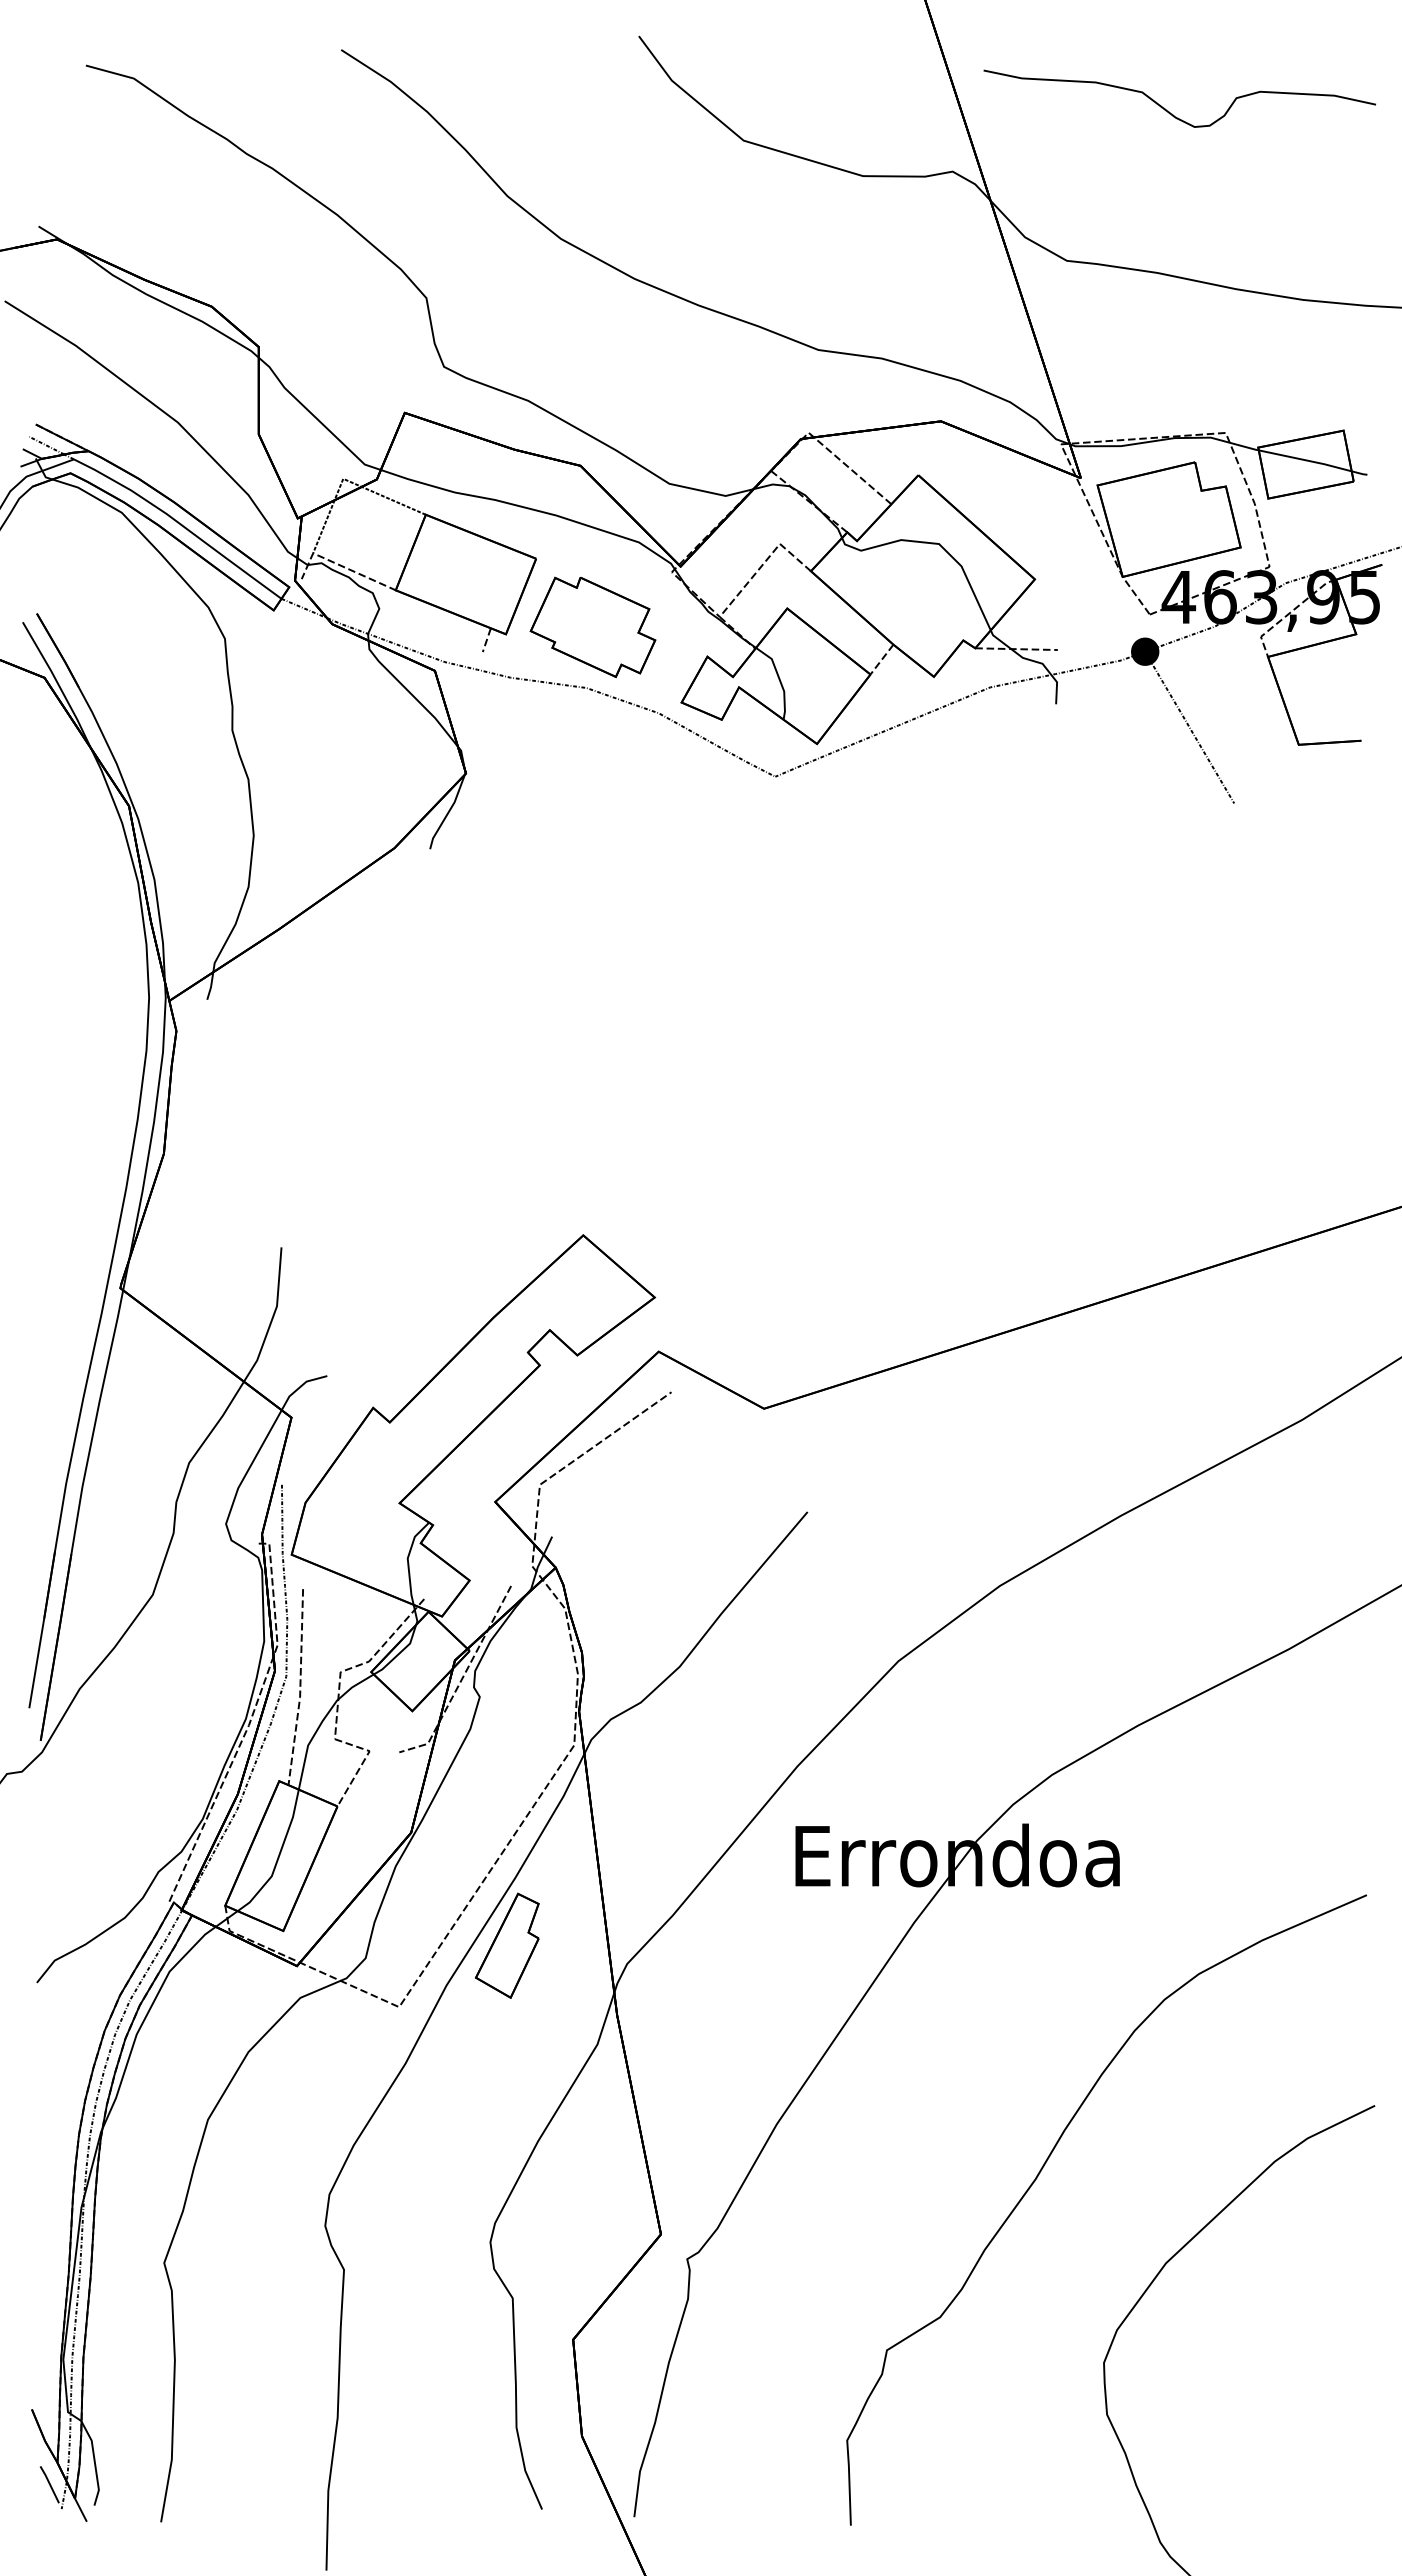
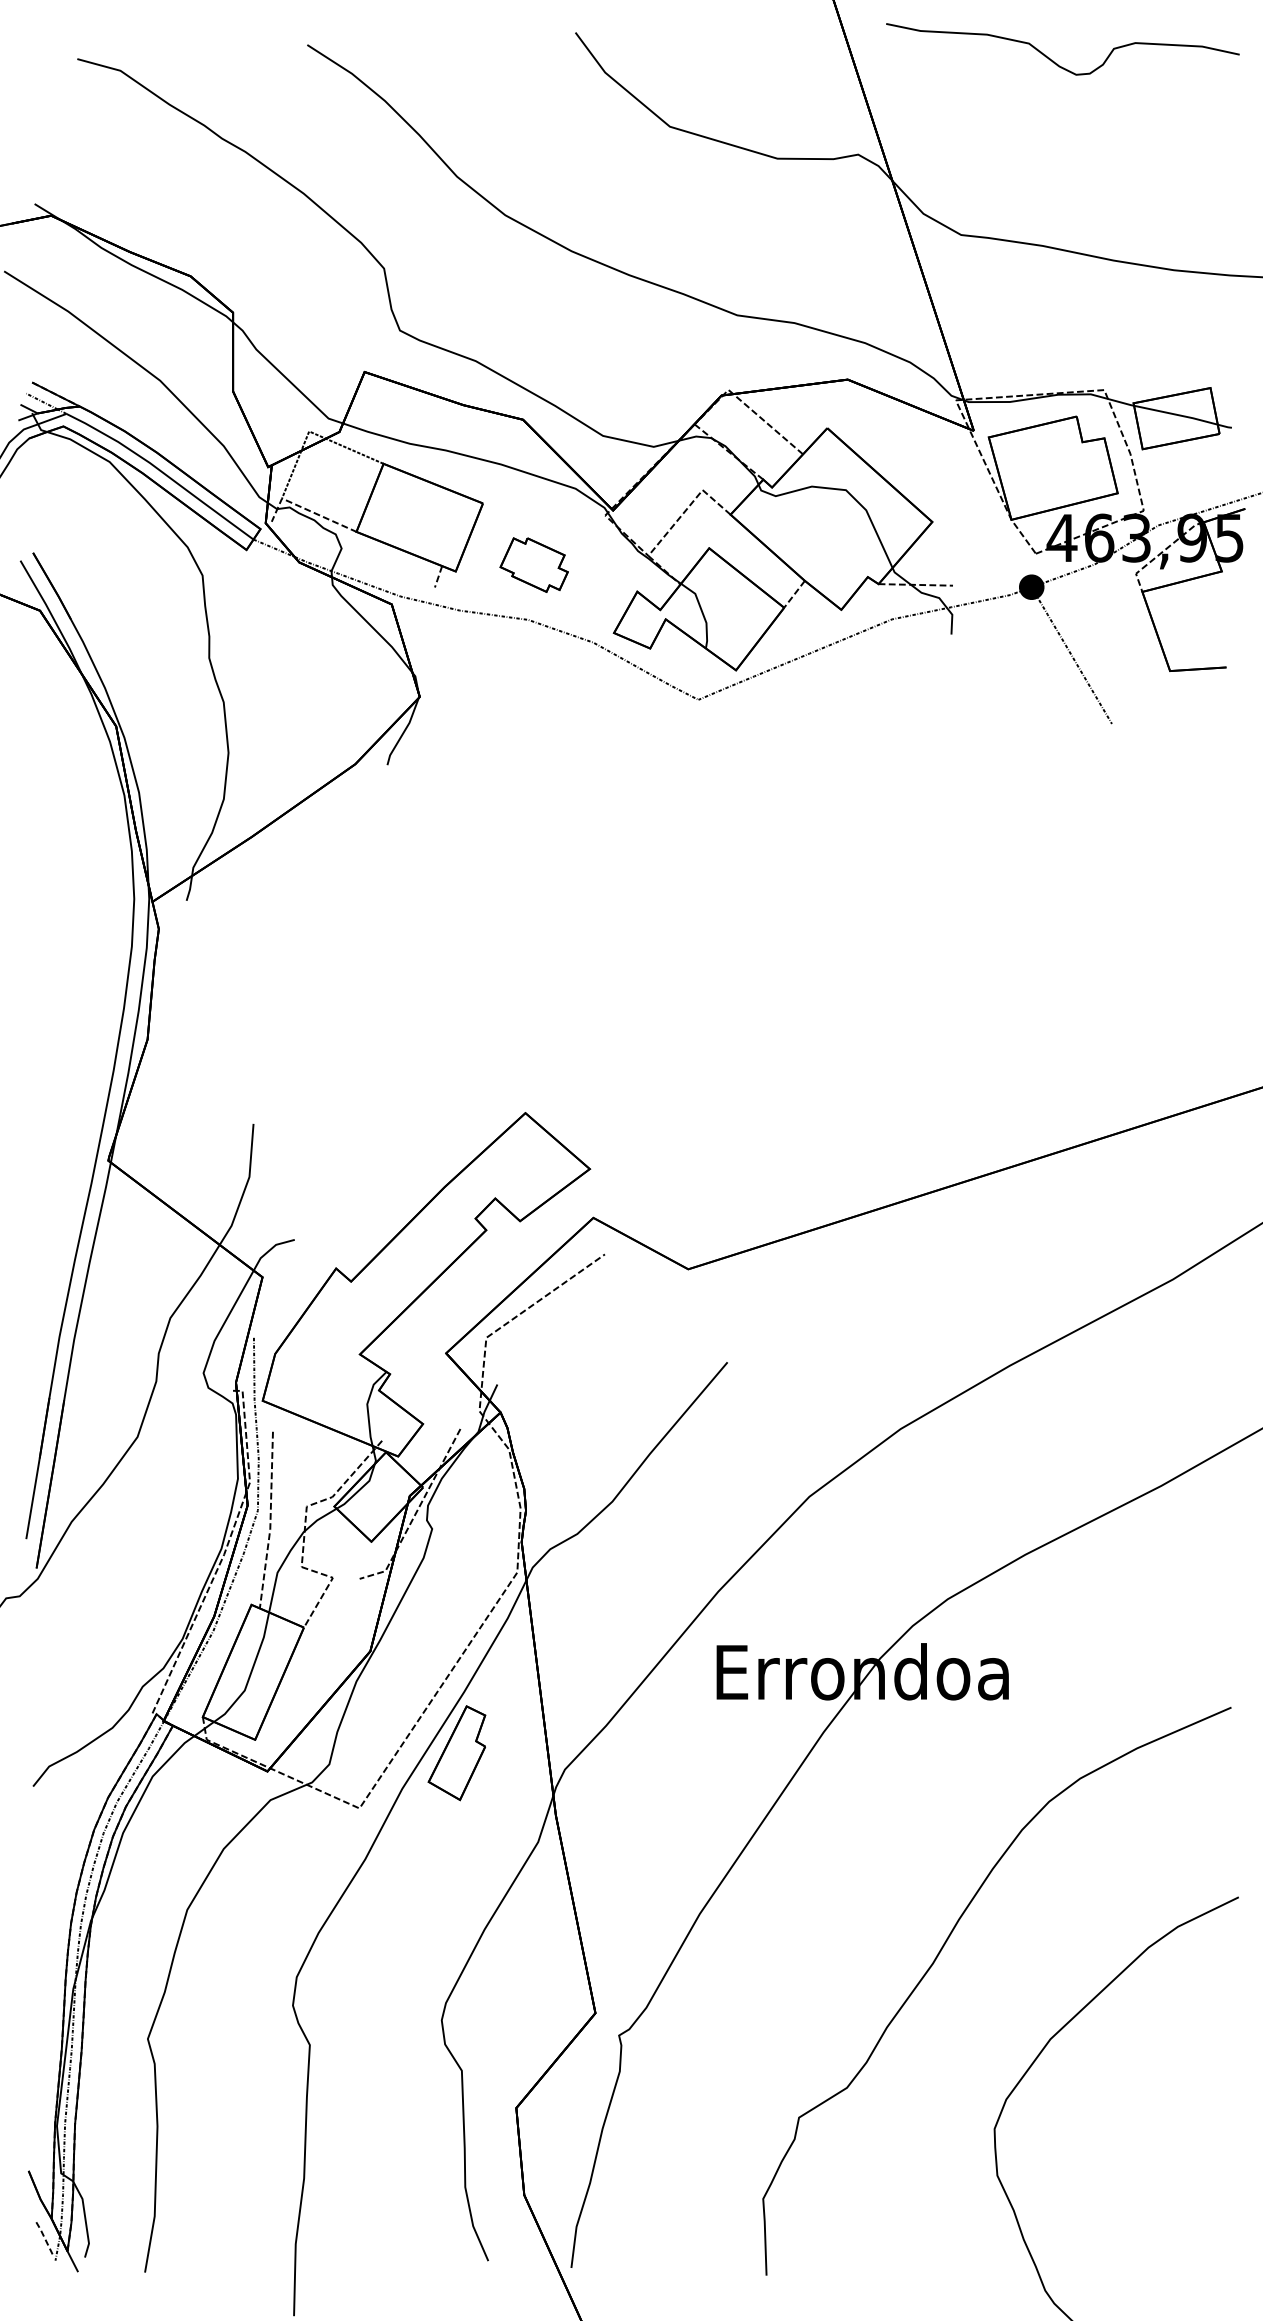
curve: (1169, 111) -> (1053, 60), moved
part: (592, 626) -> (533, 564), size x0.6
line: (50, 2484) -> (45, 2238), solid -> dashed

